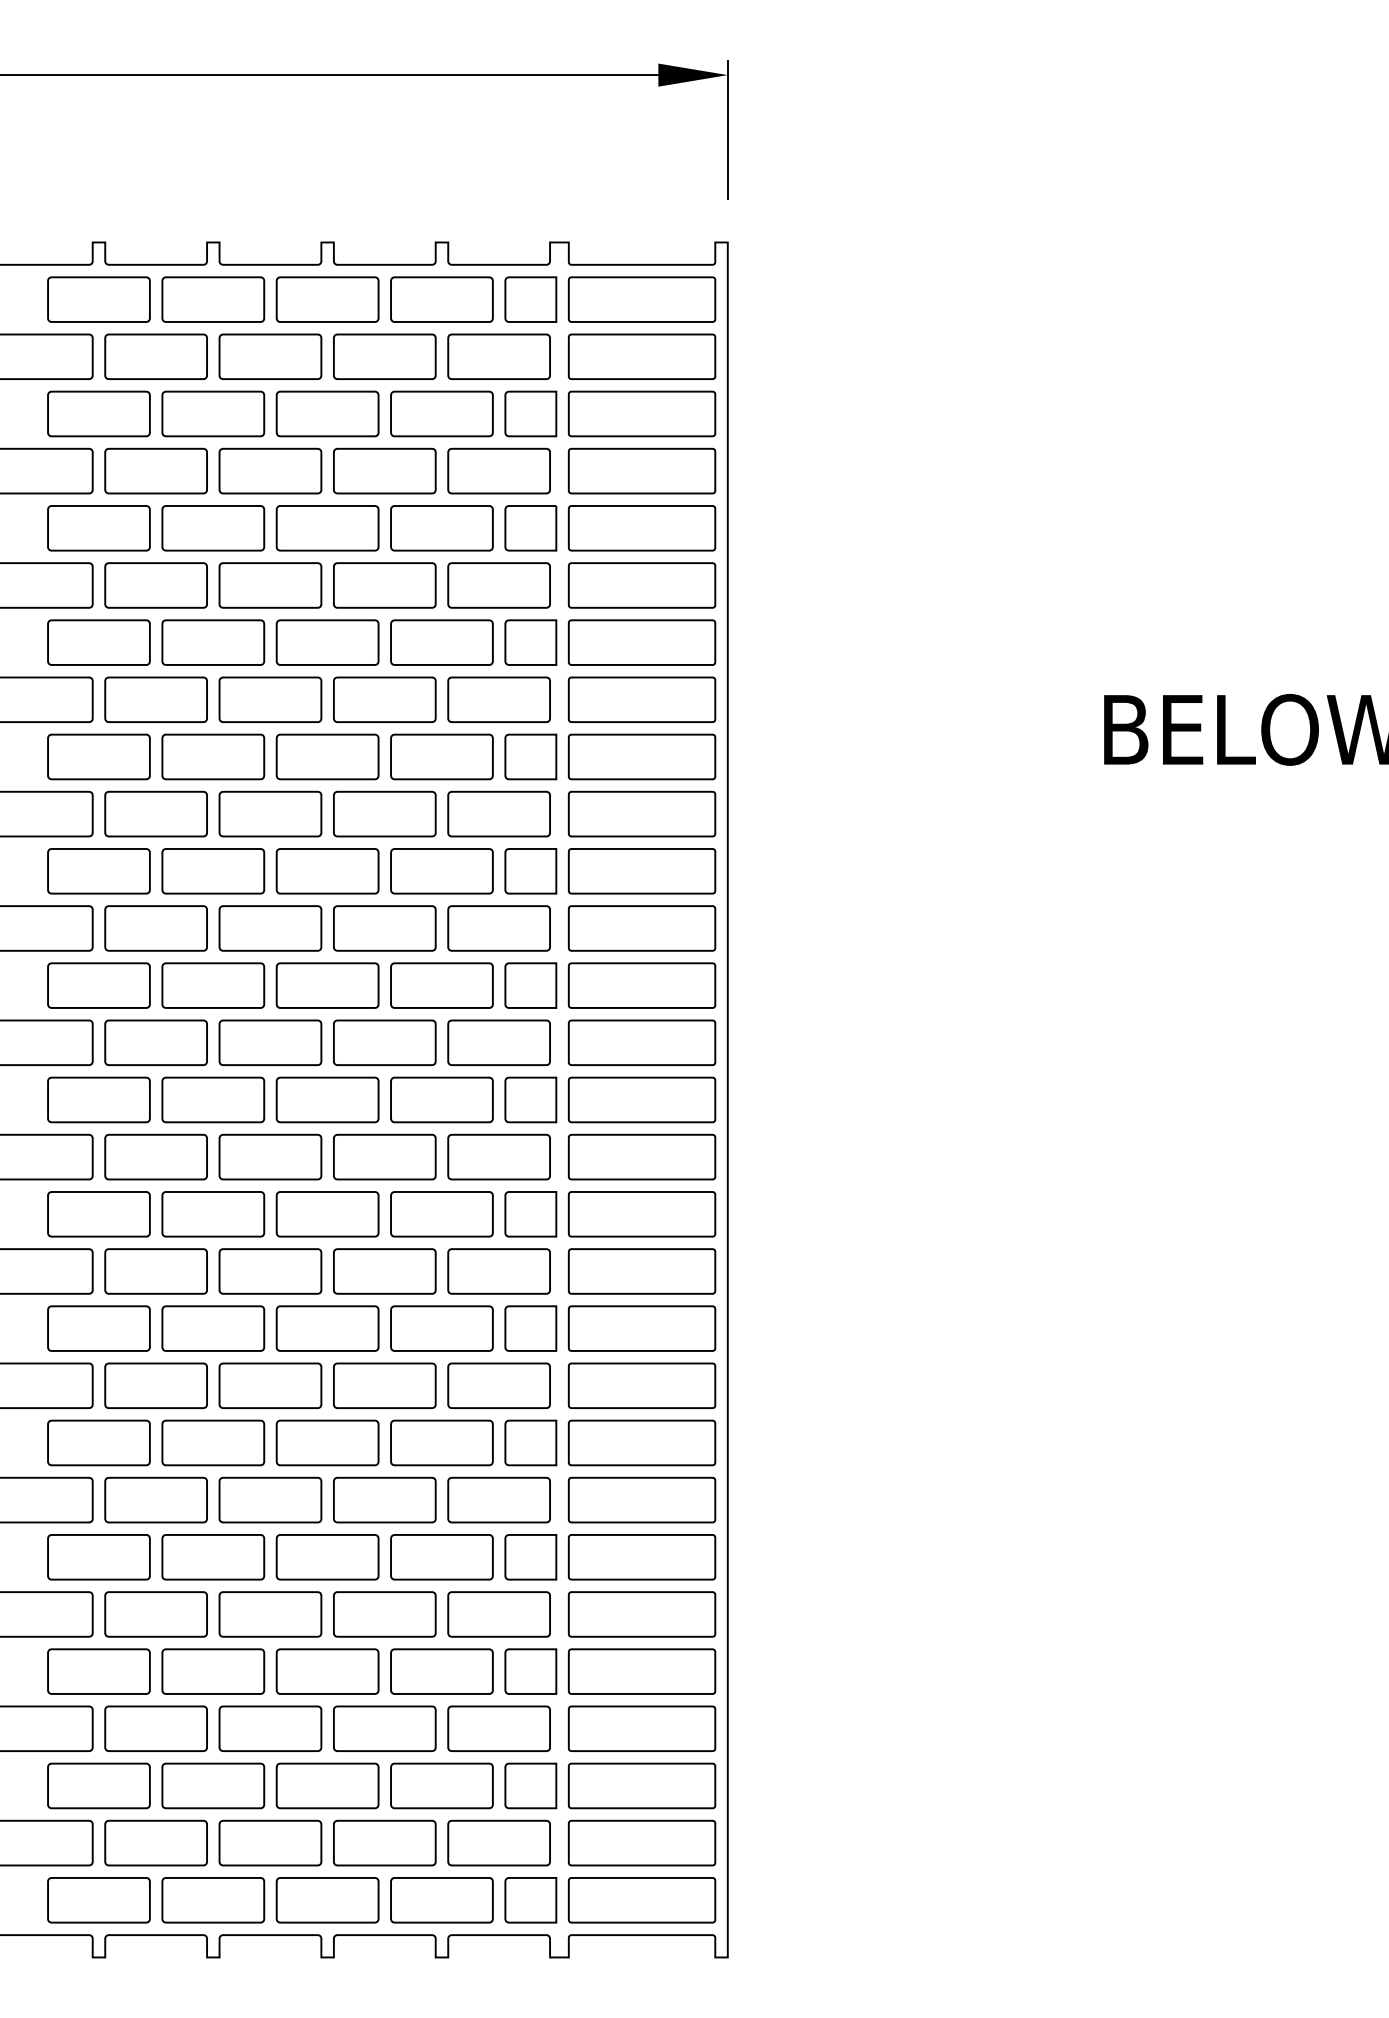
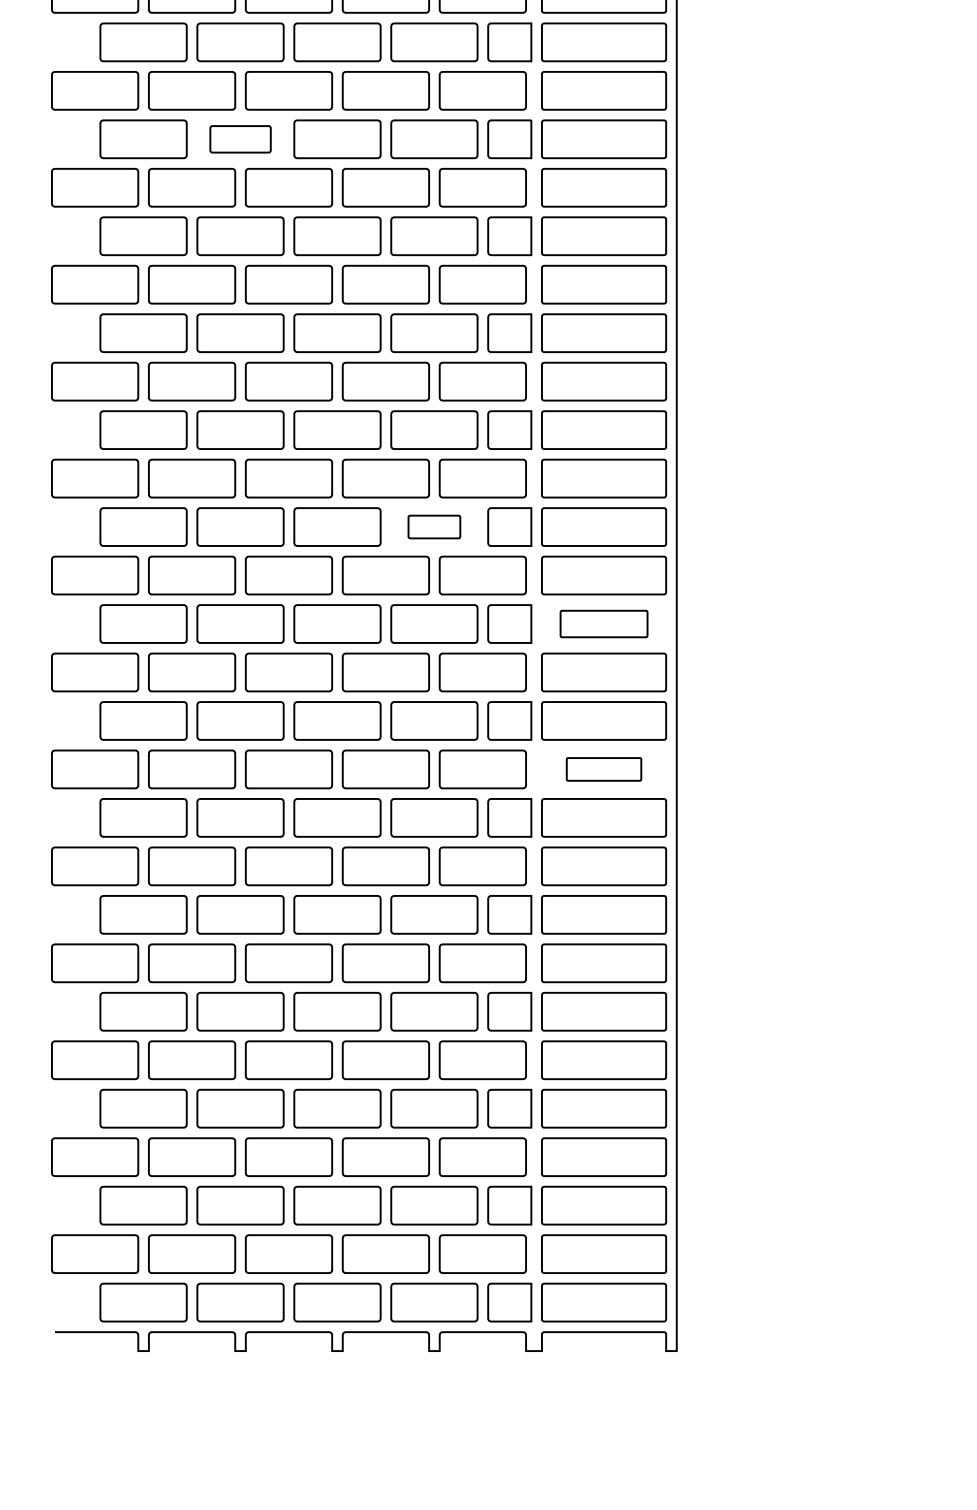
part: (213, 528) -> (240, 139), size x0.7
part: (441, 985) -> (434, 526), size x0.6
part: (641, 1099) -> (603, 623), size x0.7
part: (641, 1271) -> (603, 769), size x0.6

